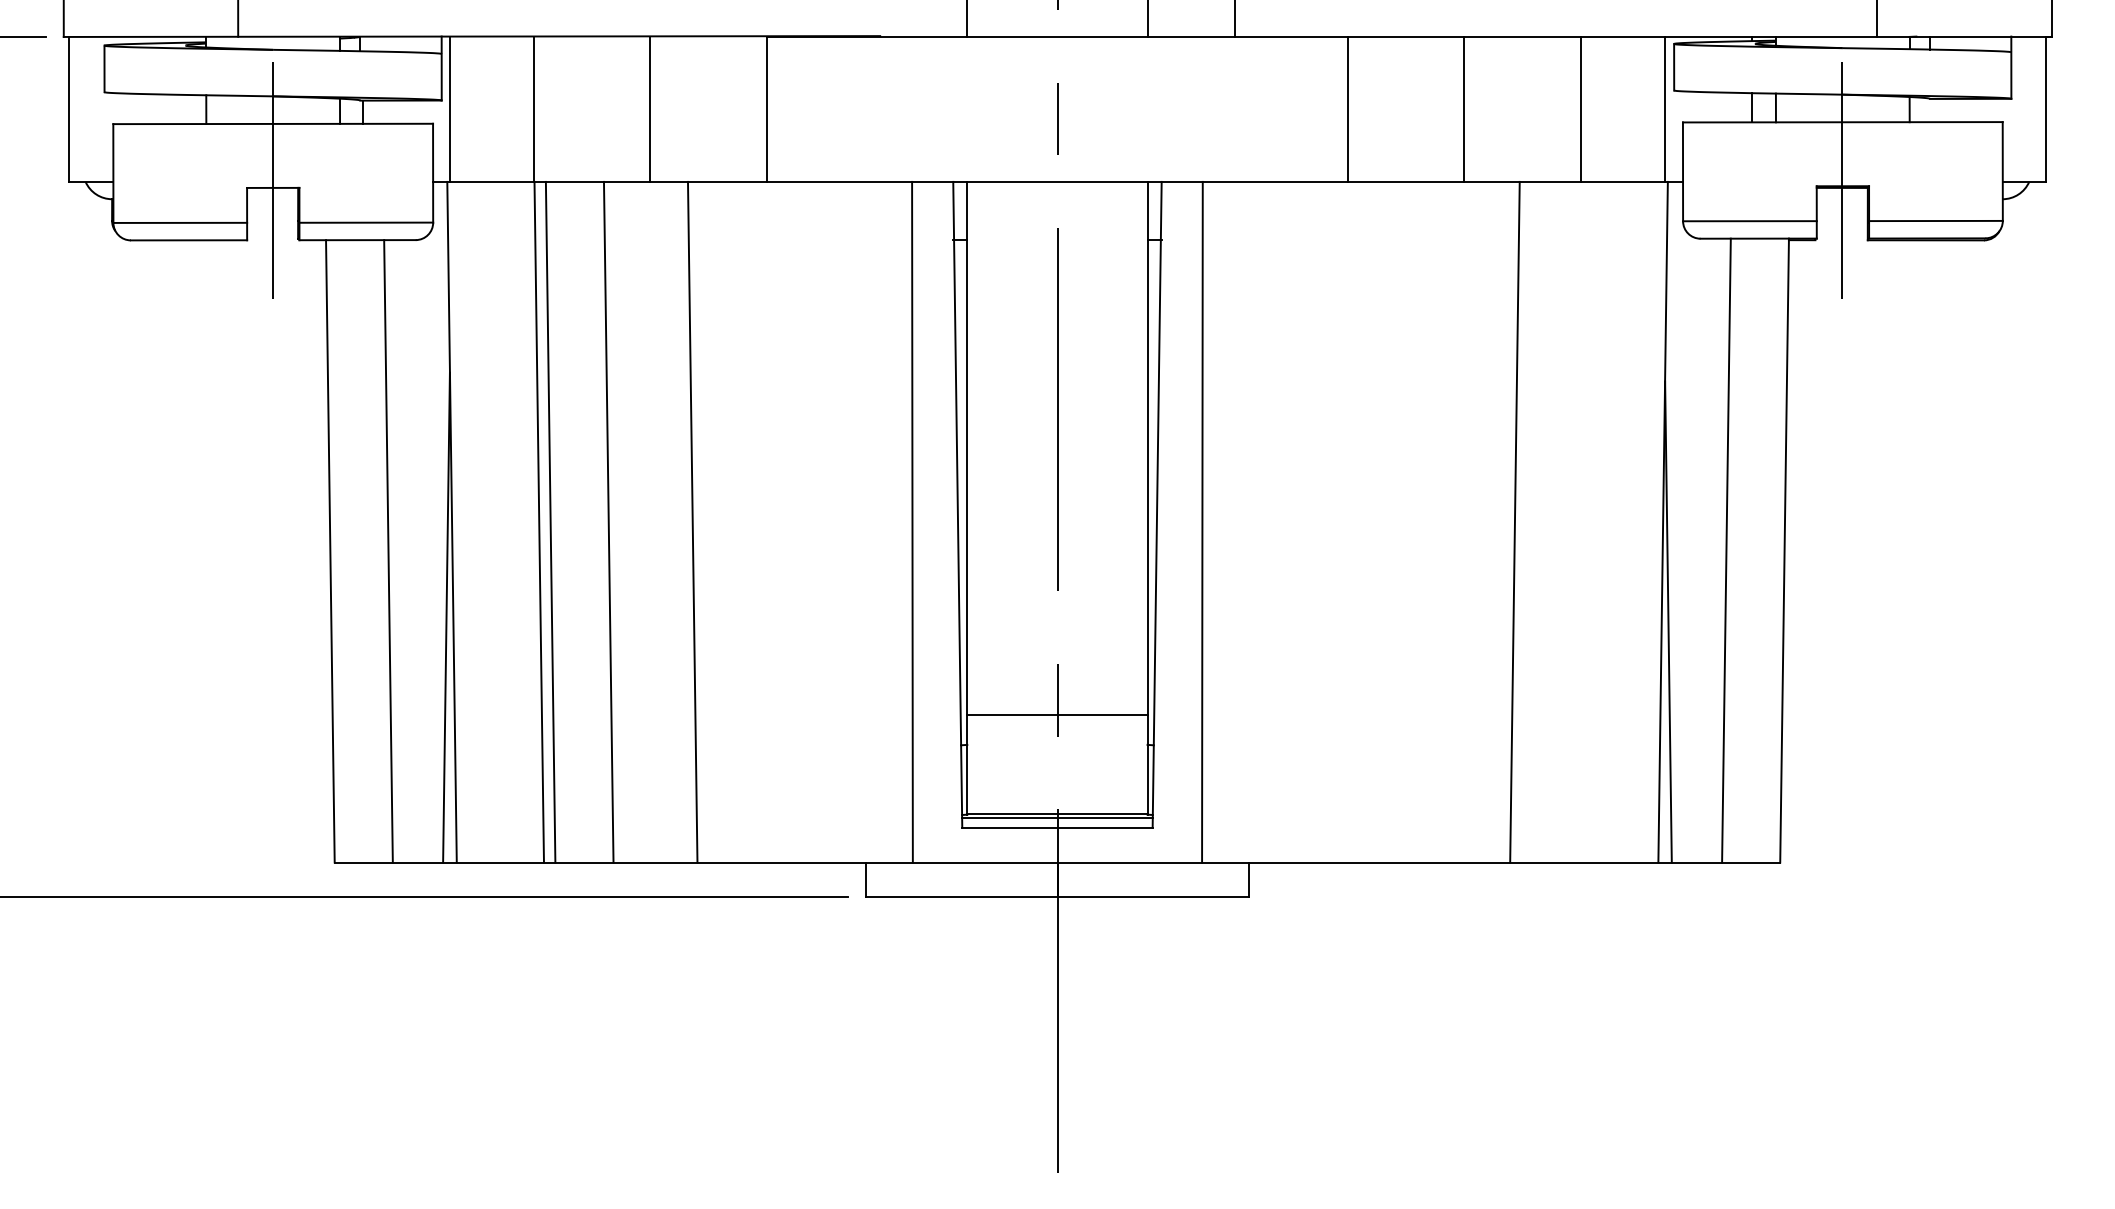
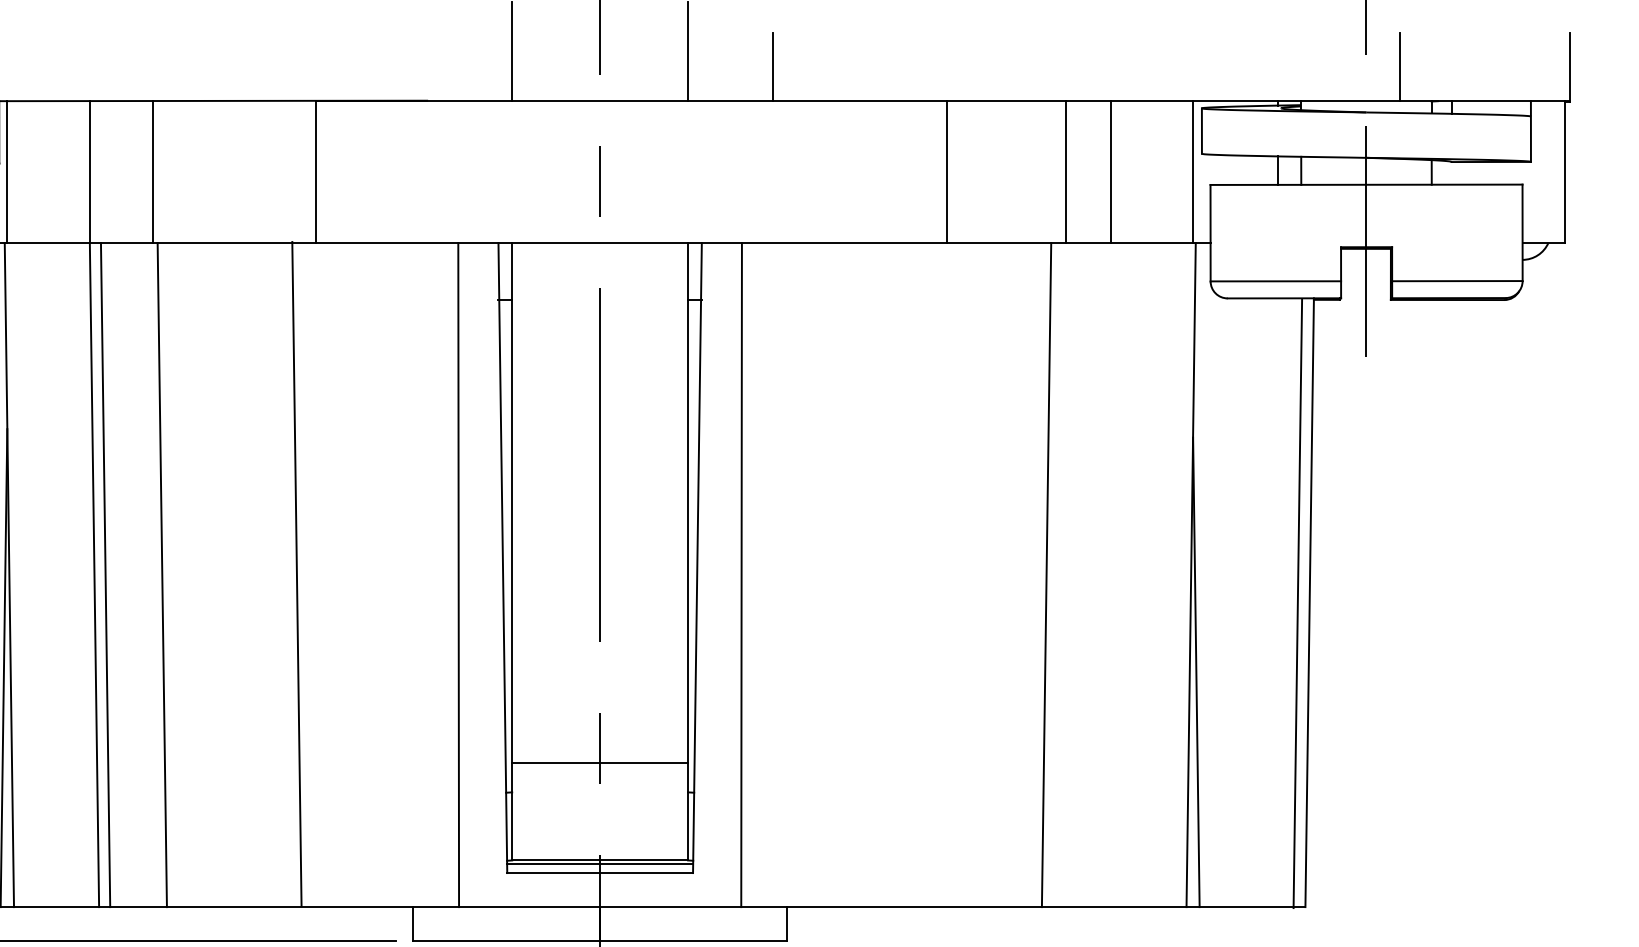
line: (650, 108) -> (153, 171), moved
line: (1348, 108) -> (947, 171), moved
line: (1464, 108) -> (1065, 171), moved
line: (692, 521) -> (296, 573), moved
line: (1726, 550) -> (1297, 603), moved

